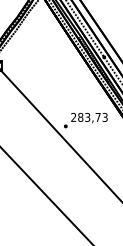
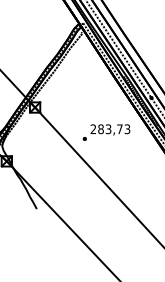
text: (85, 120) -> (106, 132), moved

